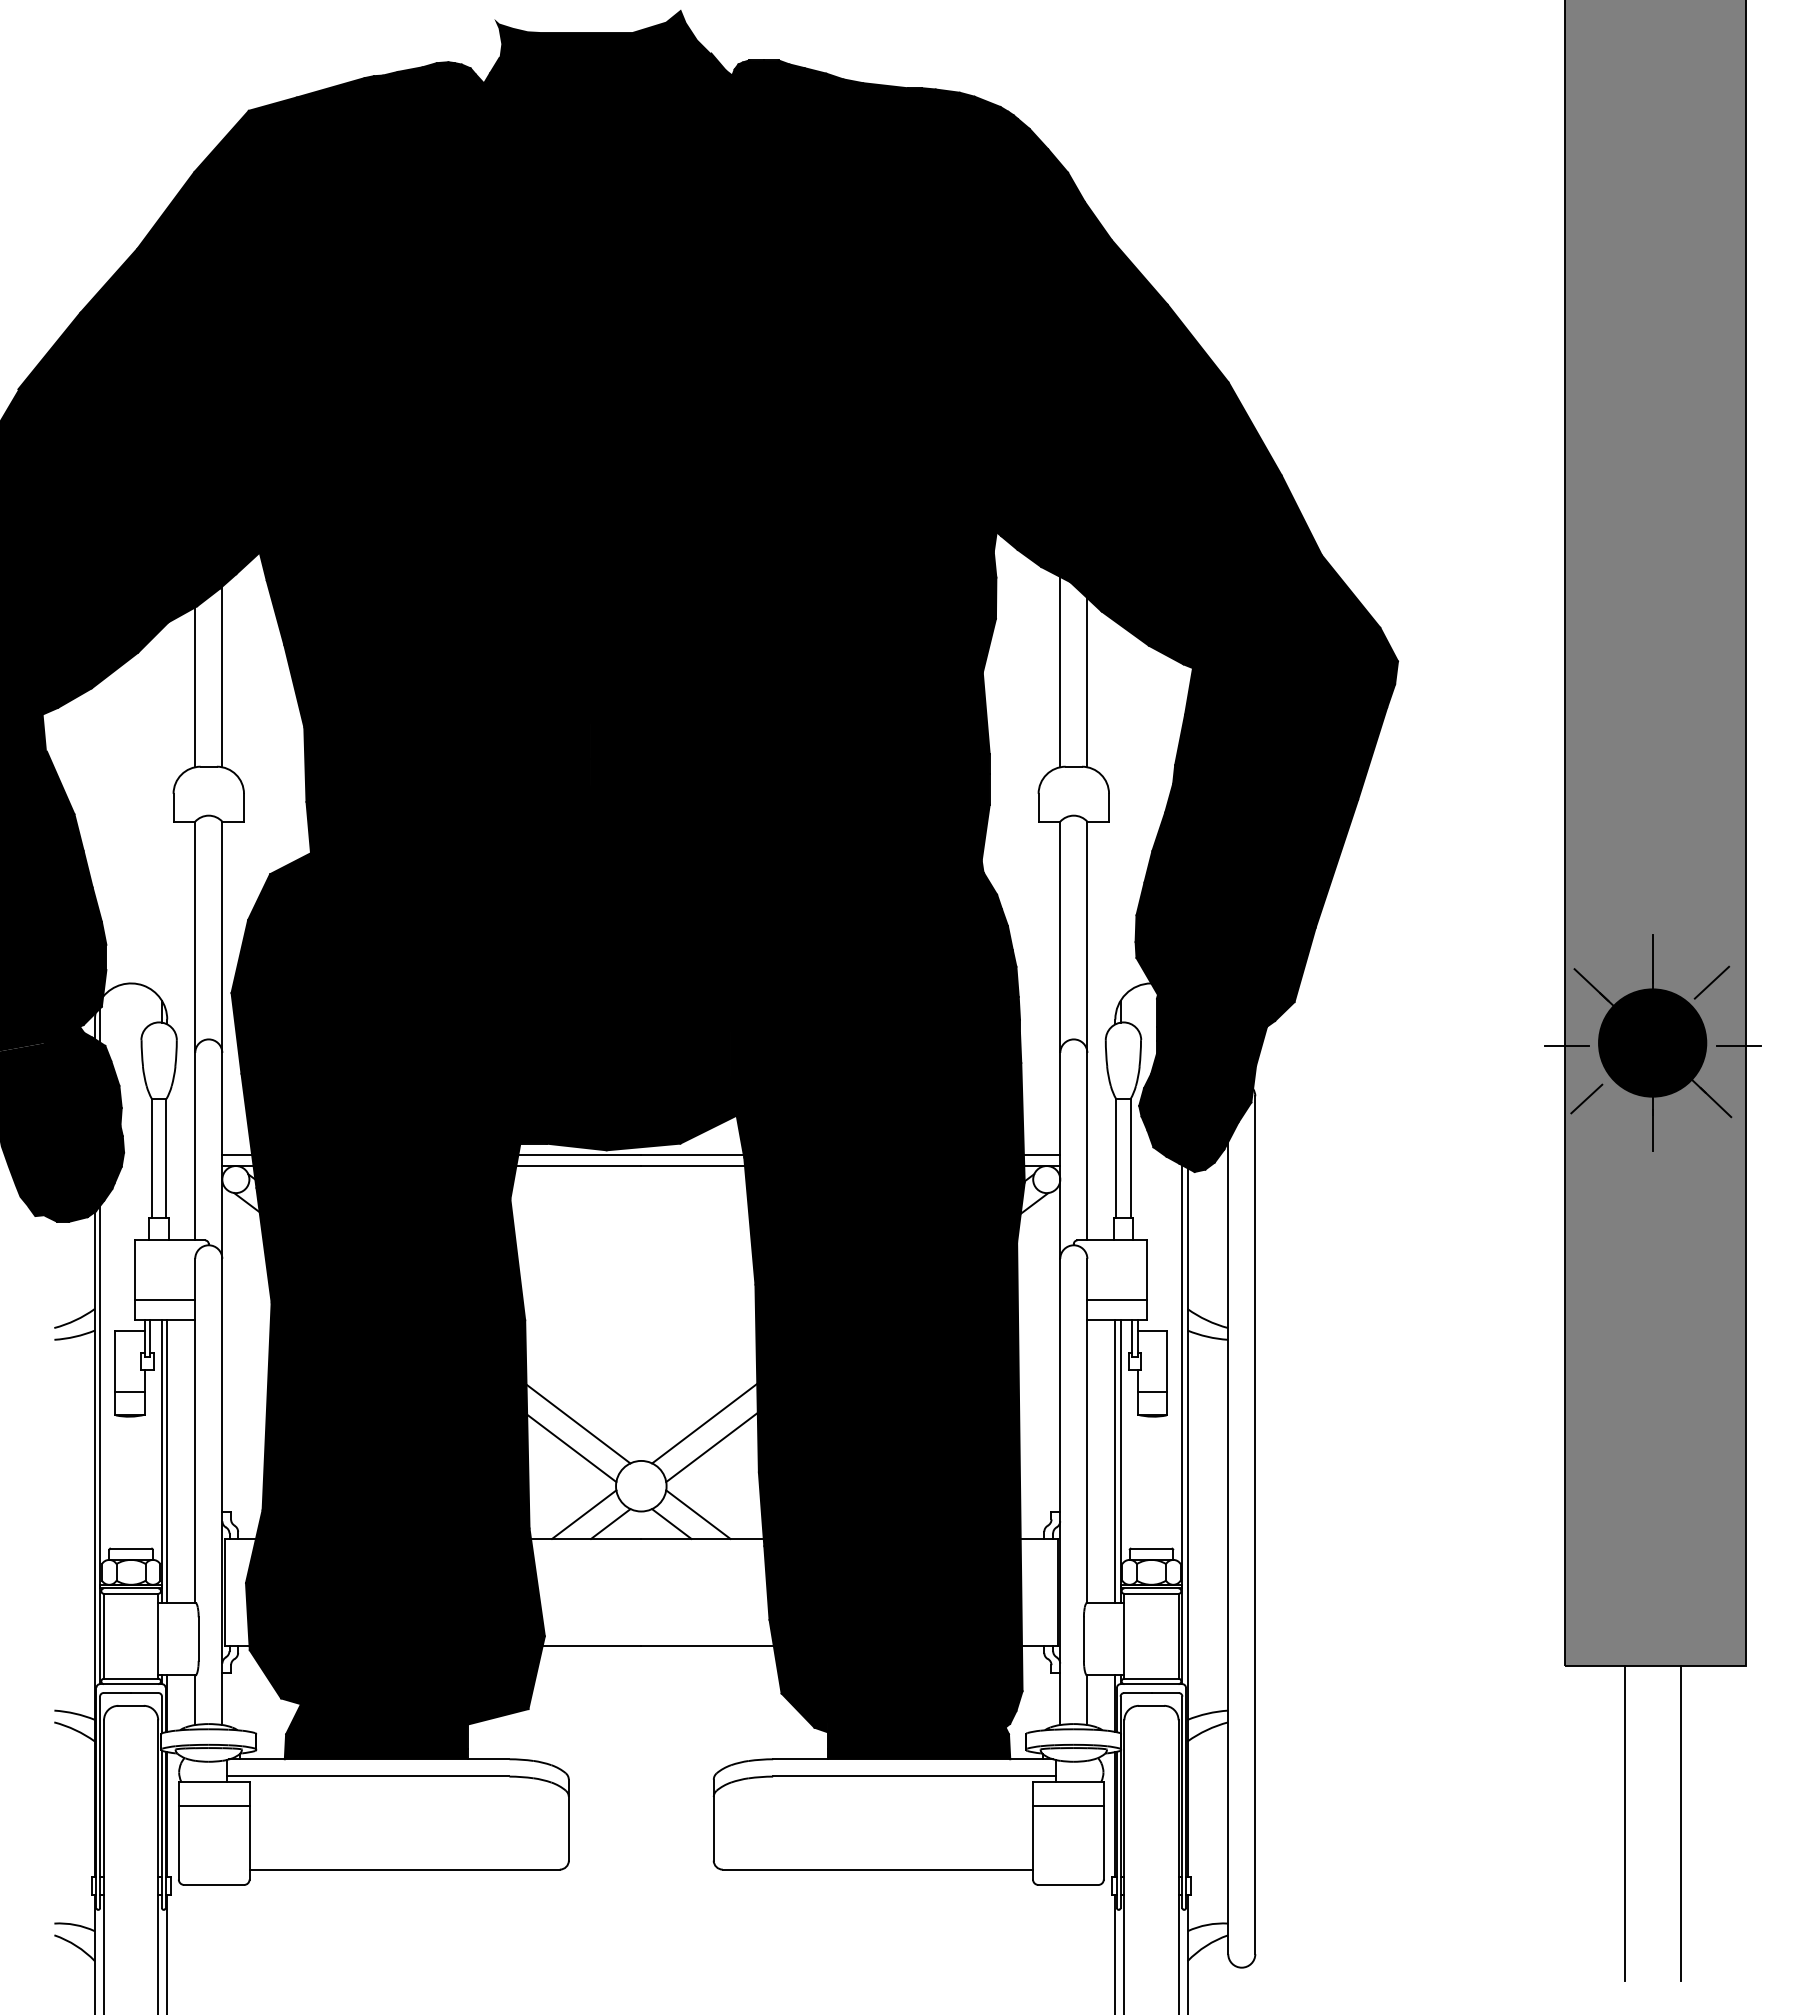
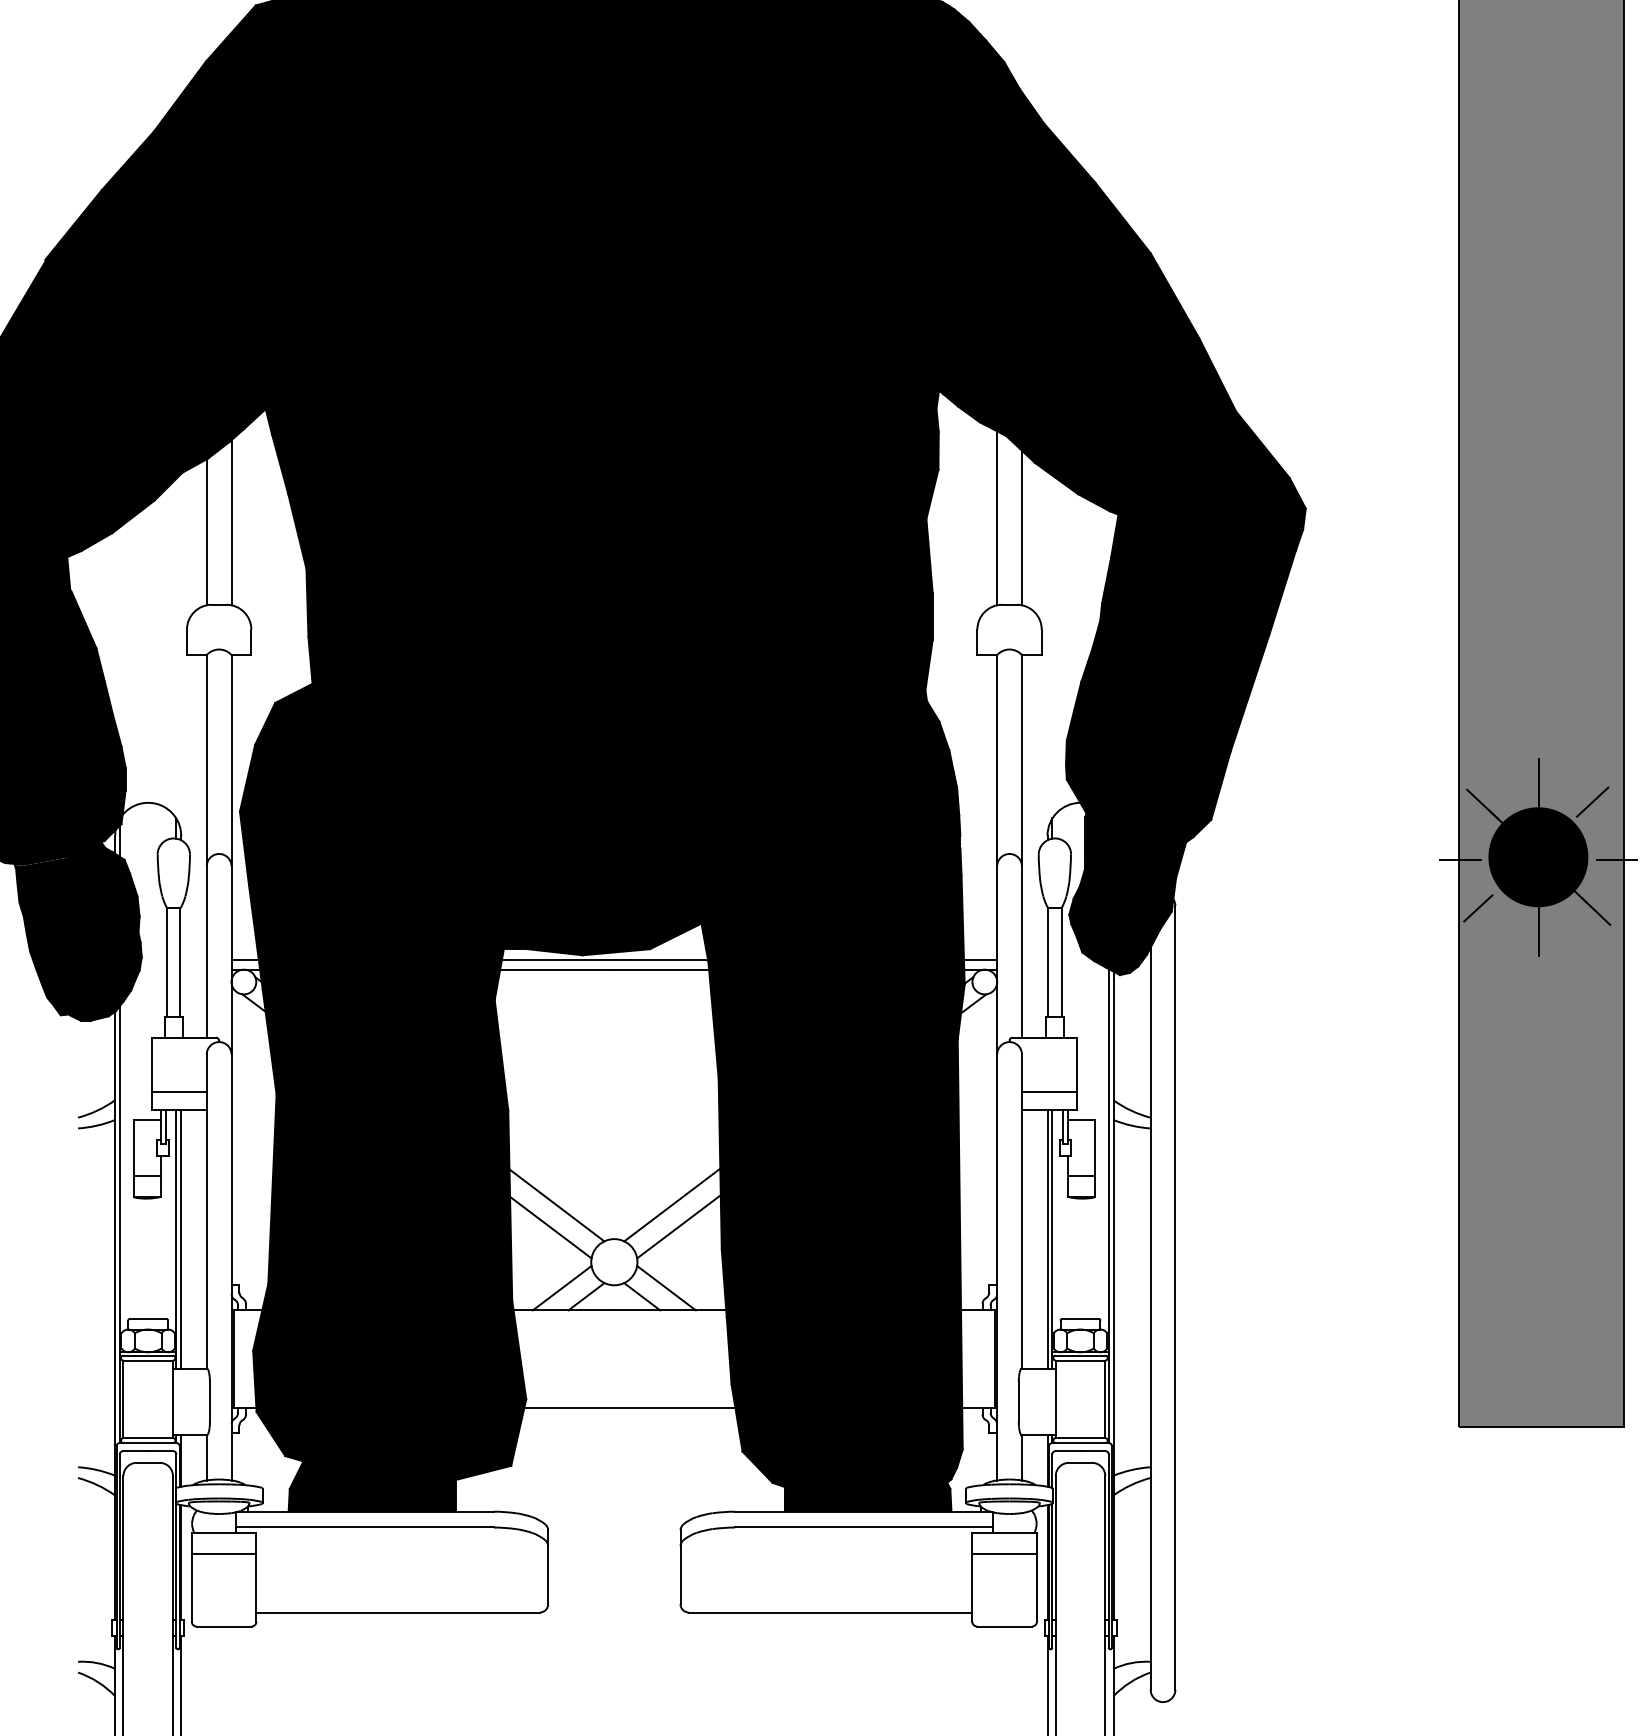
line: (1625, 1823) -> (1513, 1570), removed
line: (1681, 1823) -> (1564, 1570), removed

